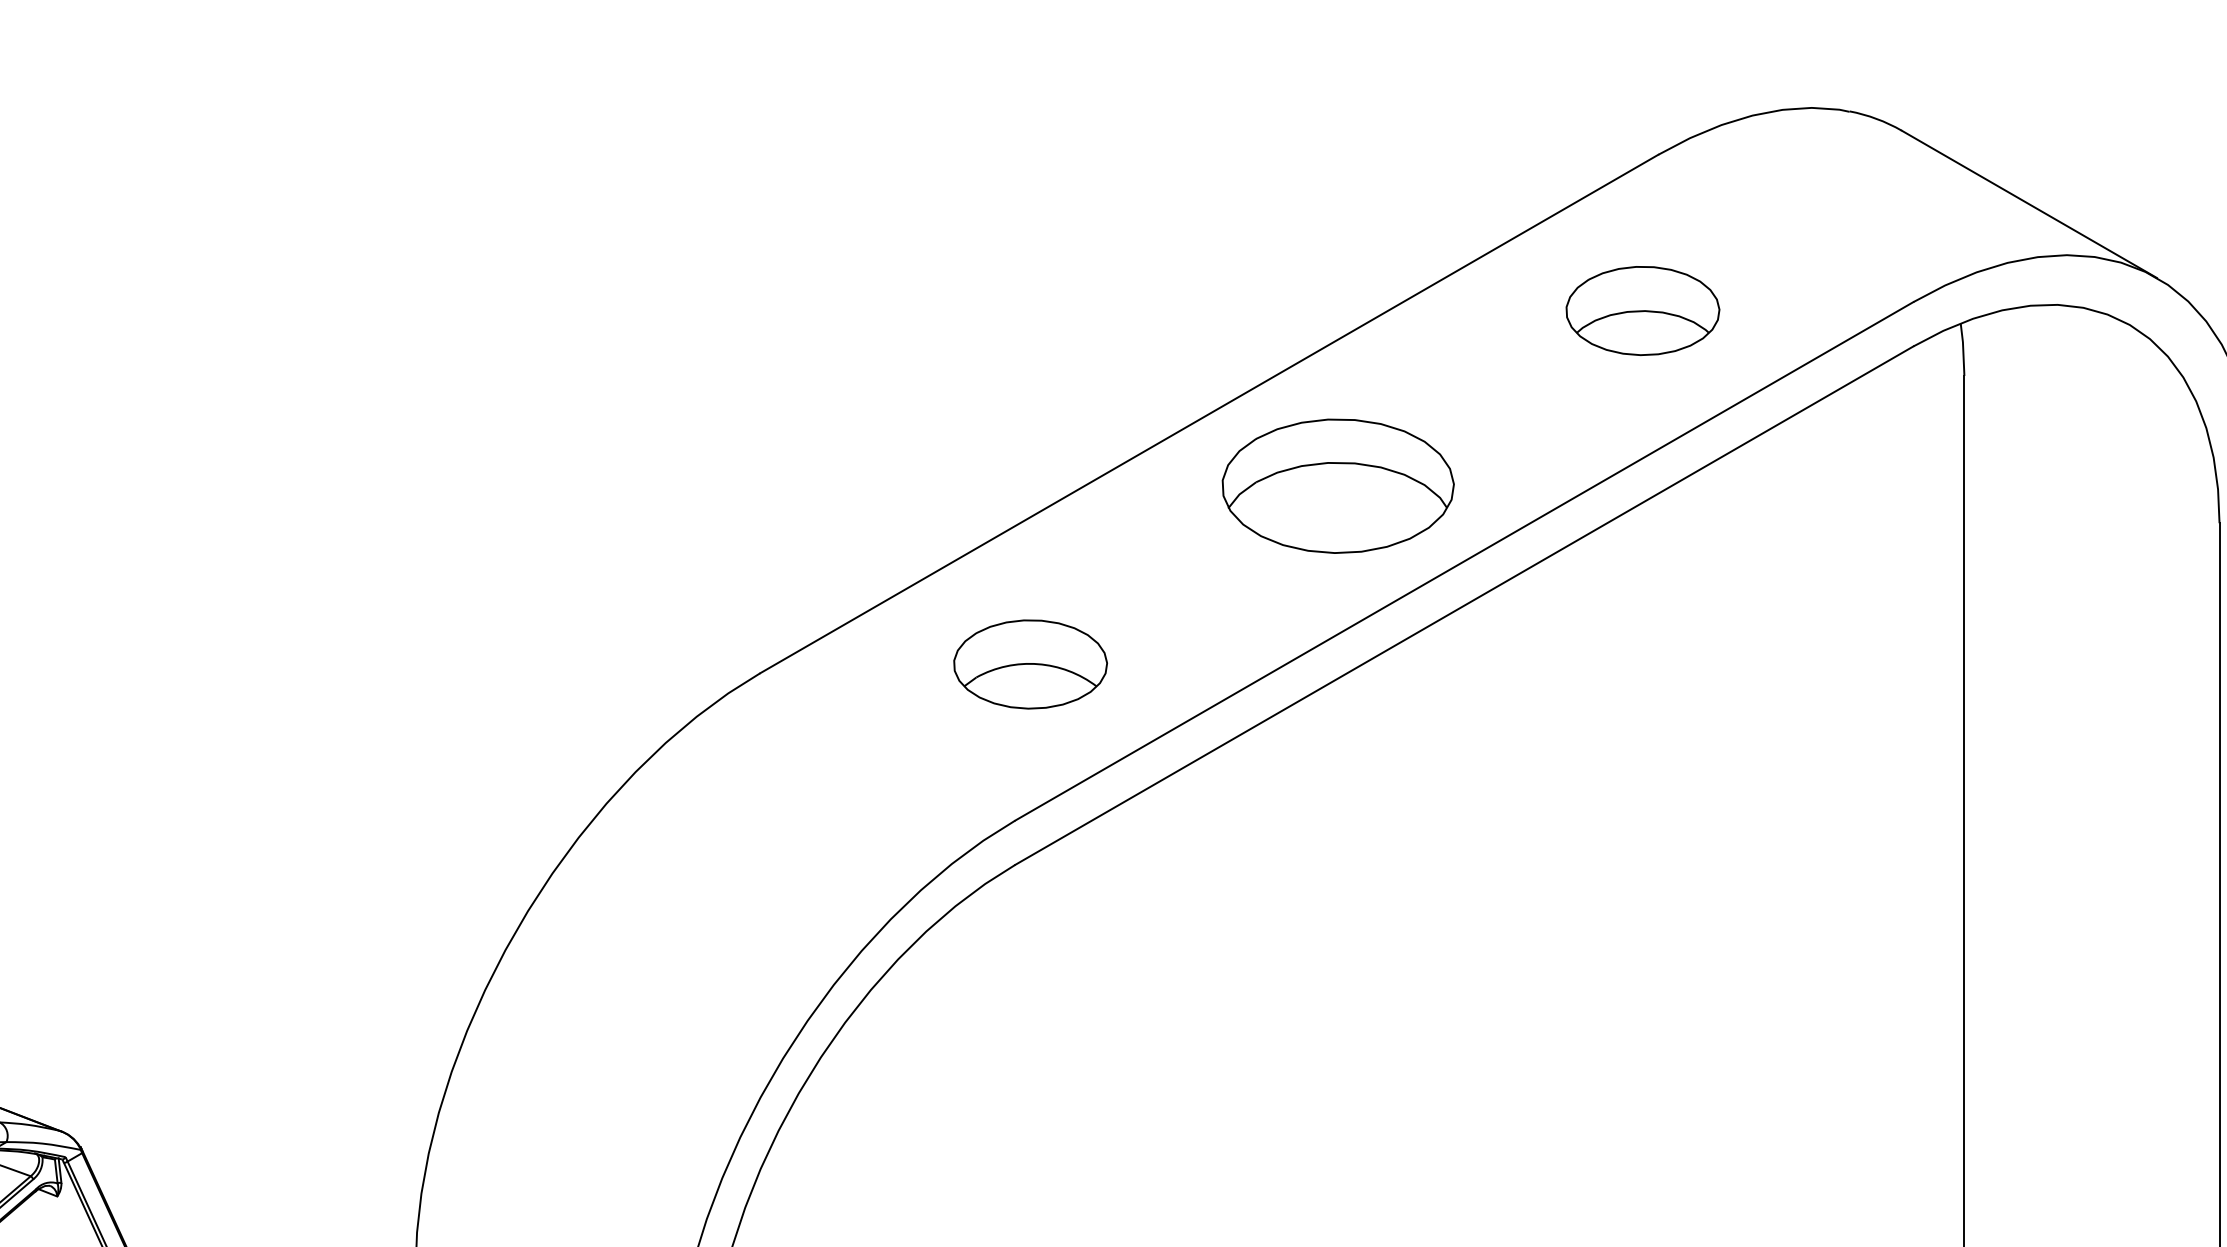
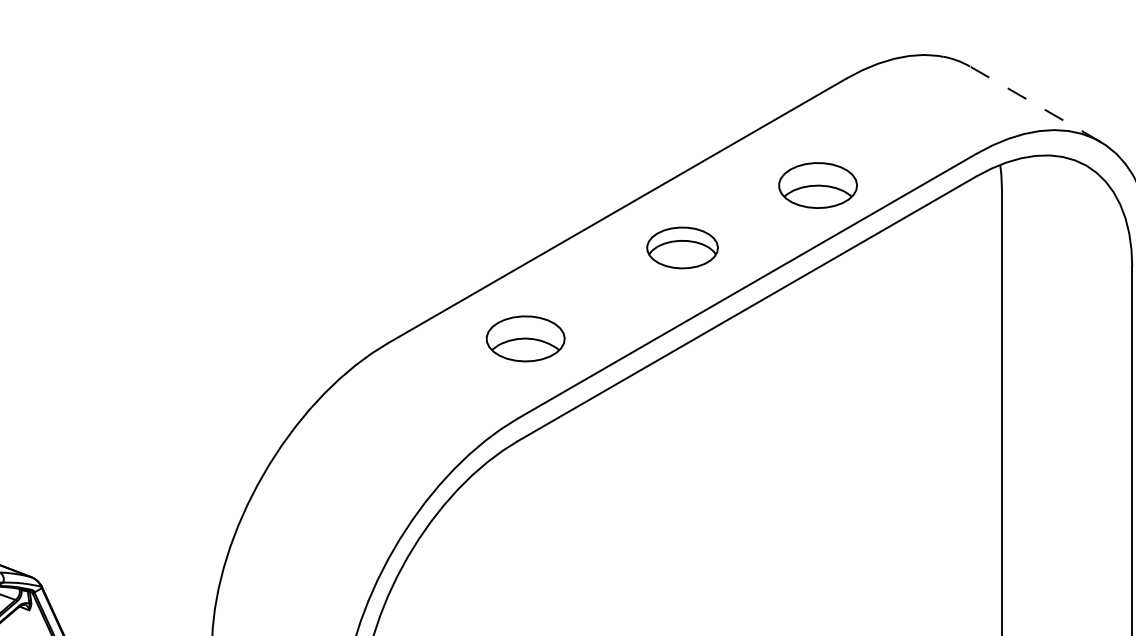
line: (2027, 203) -> (1034, 103), solid -> dashed
part: (1641, 310) -> (817, 185), moved
part: (1337, 485) -> (682, 247), size x0.6

